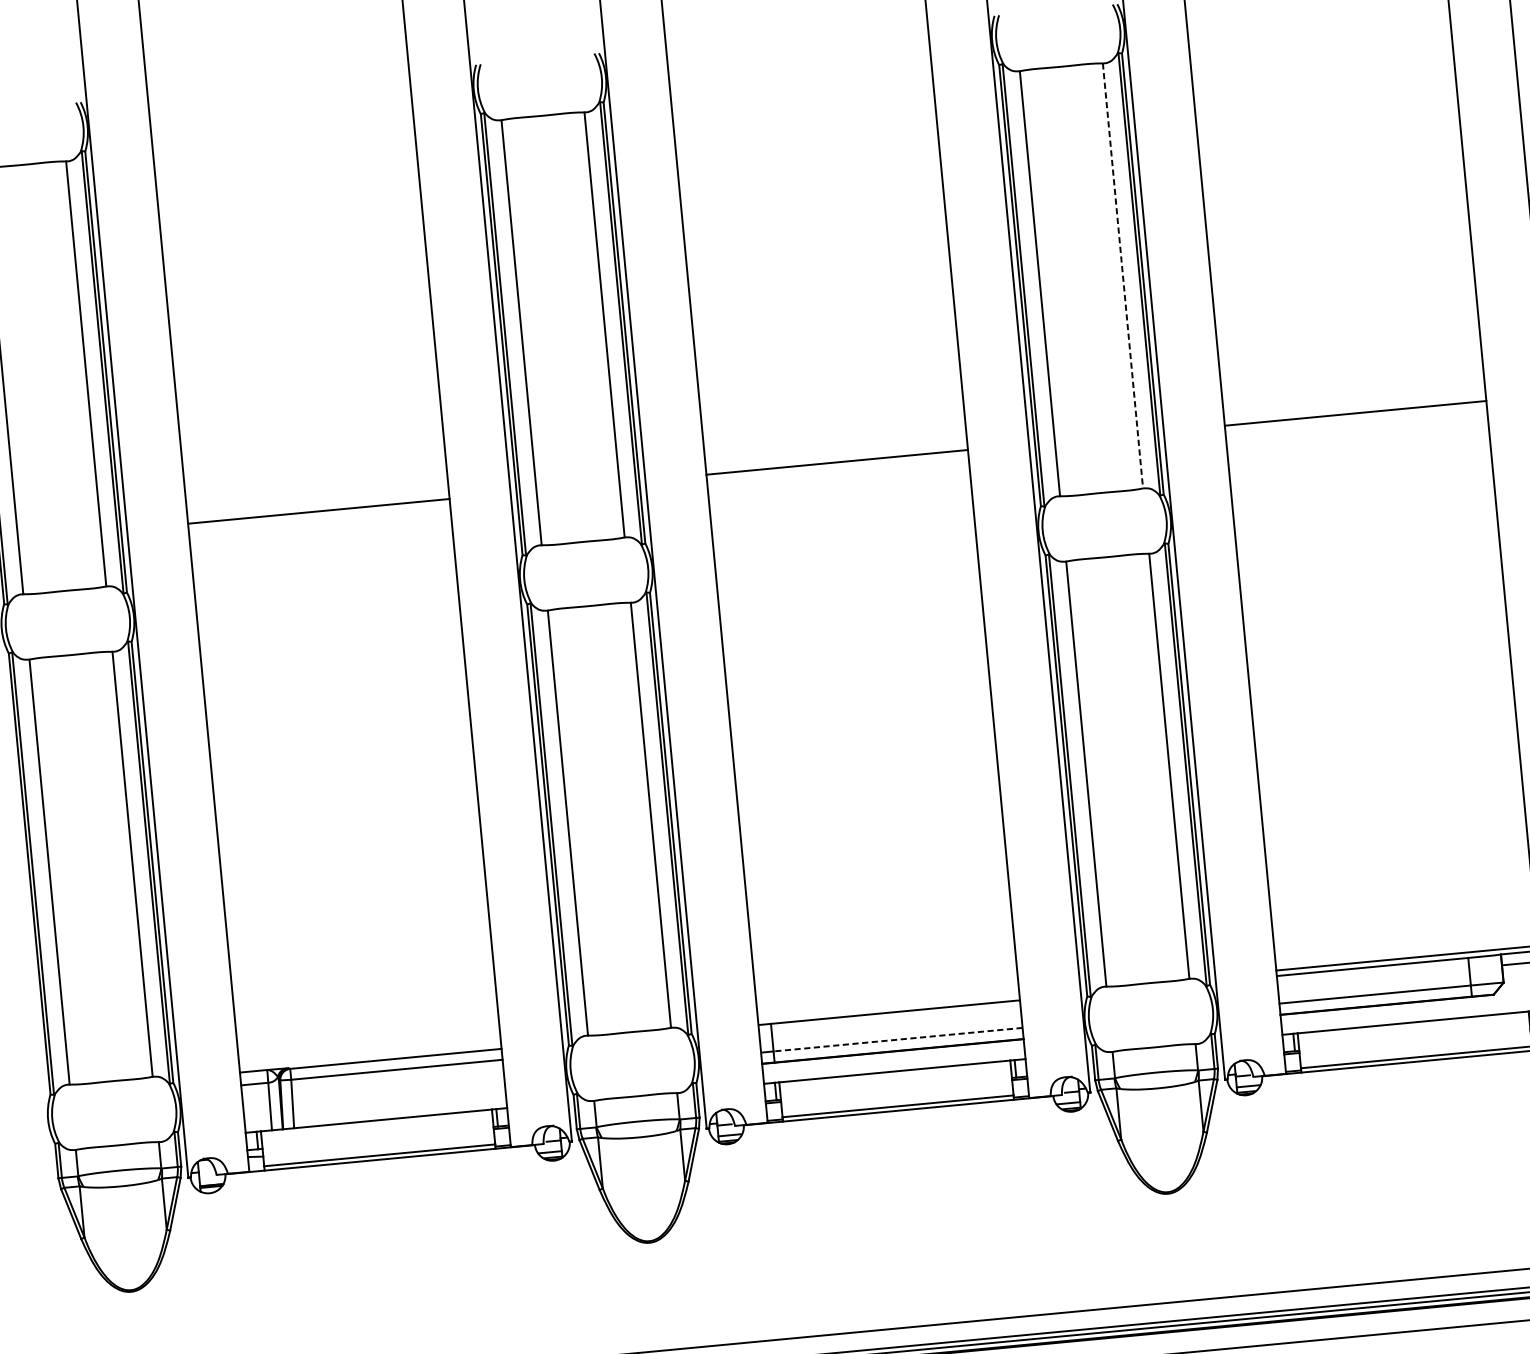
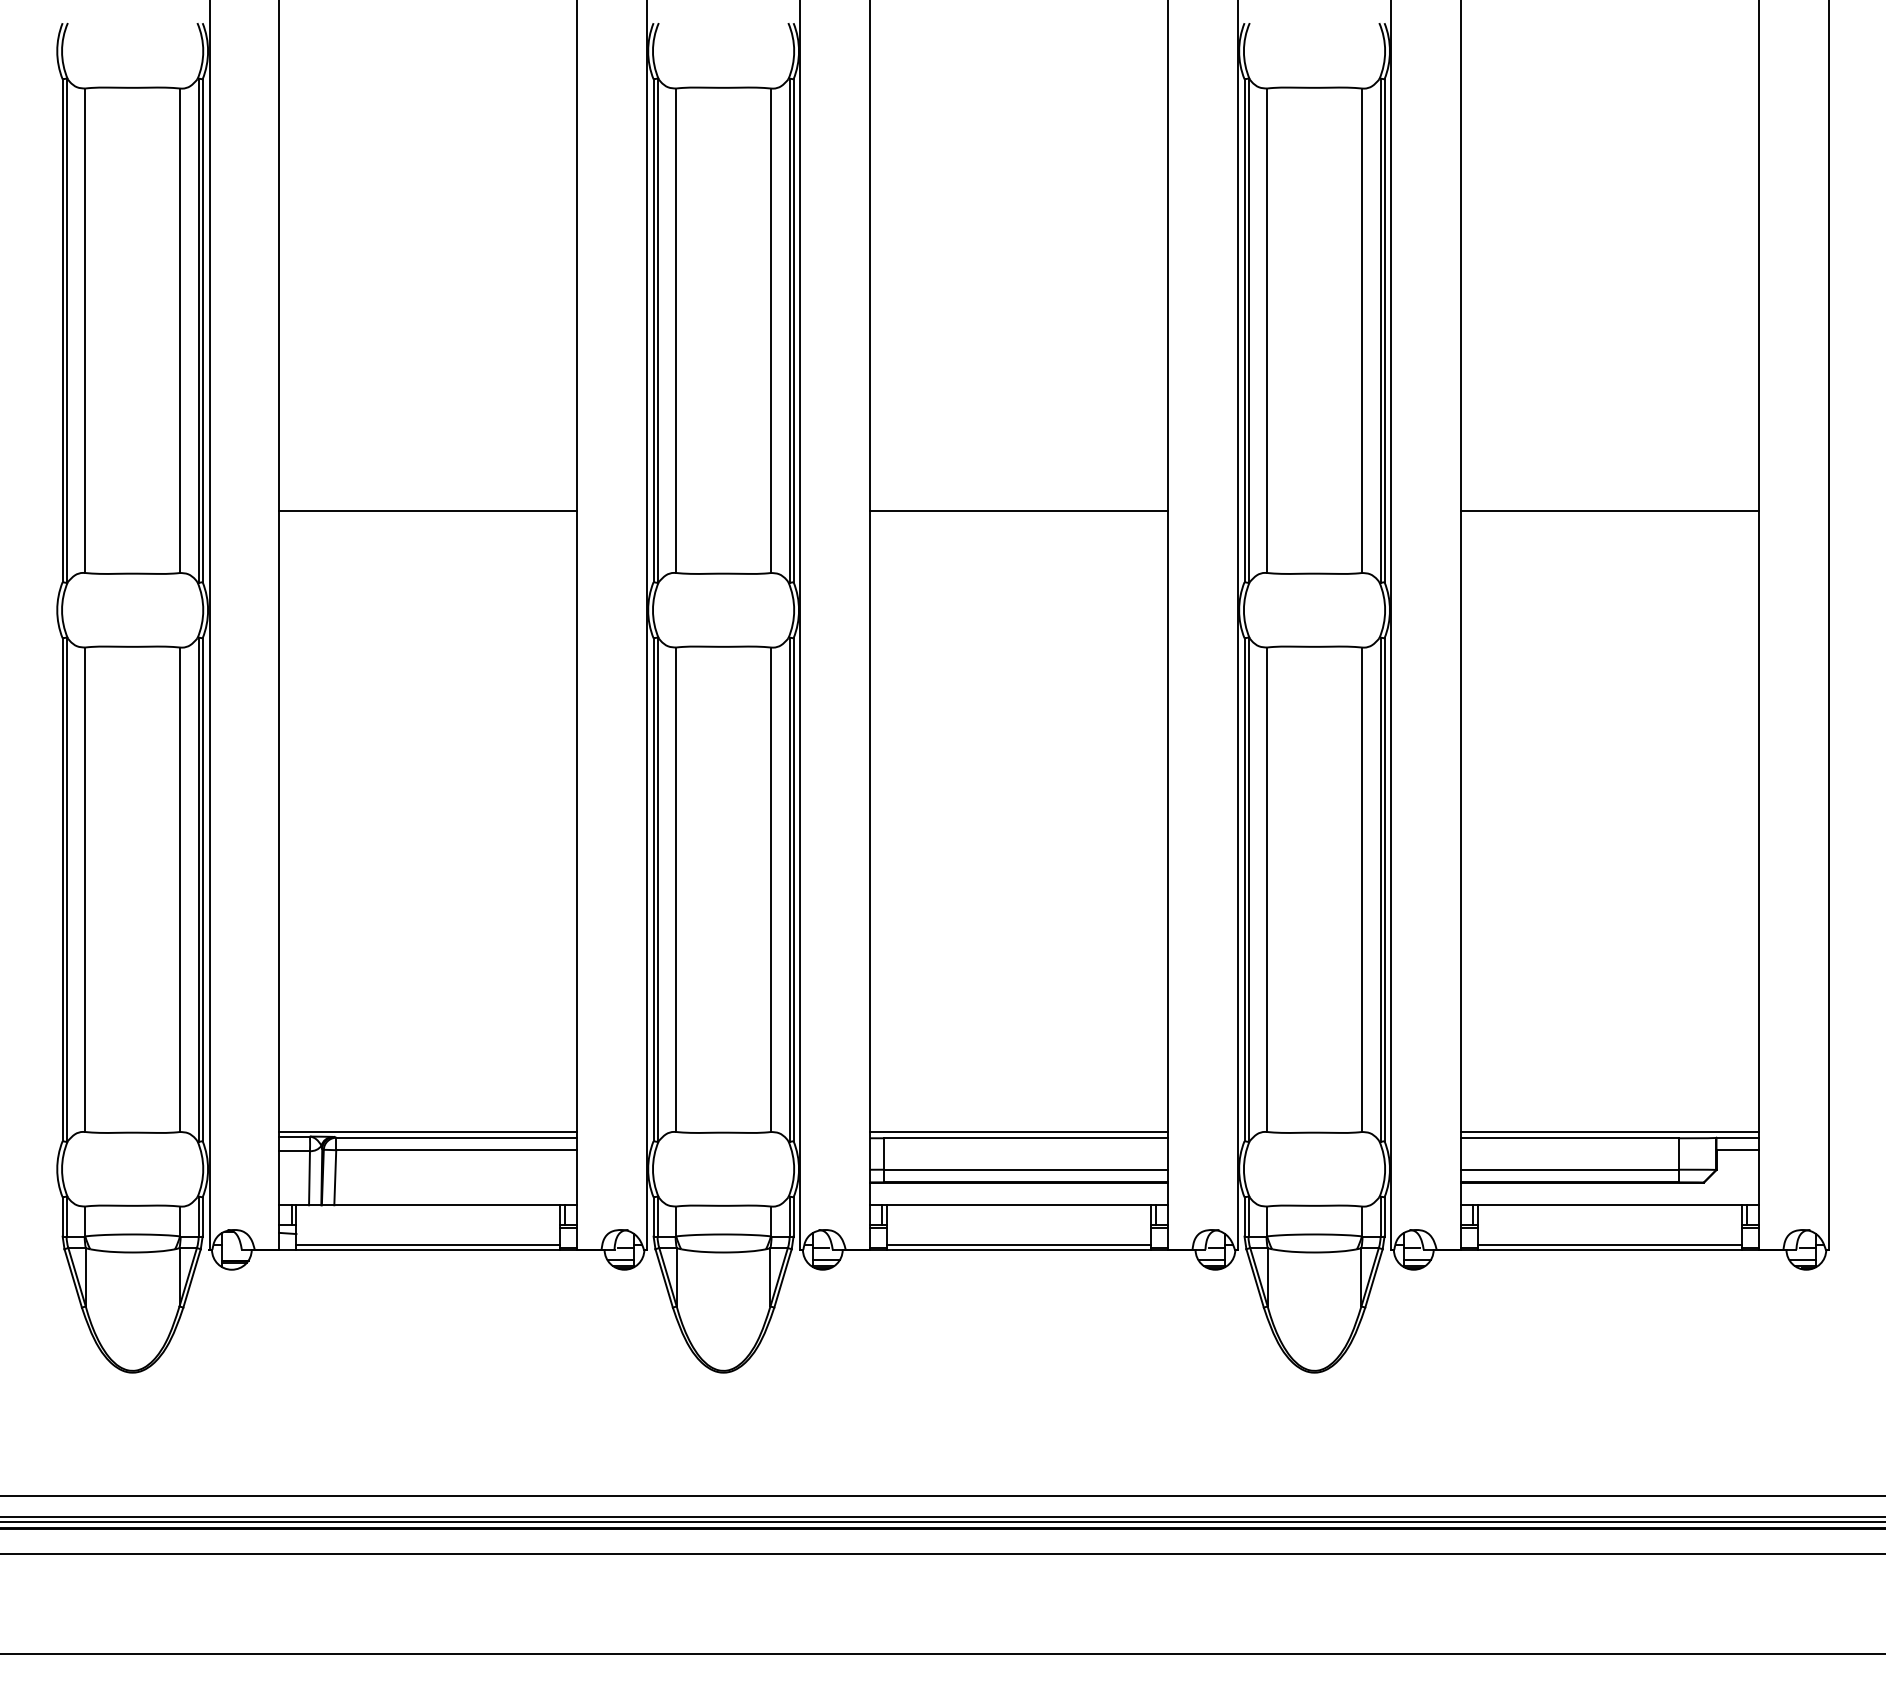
line: (1122, 276) -> (1361, 331), dashed -> solid
line: (889, 1006) -> (1019, 1131), added
line: (898, 1039) -> (1026, 1169), dashed -> solid
line: (370, 1055) -> (428, 1131), added

